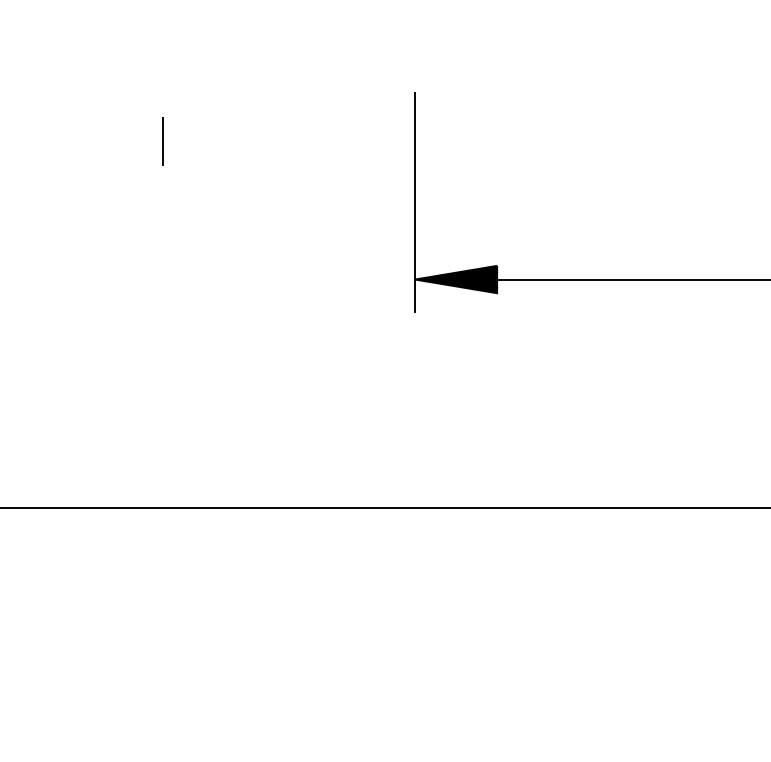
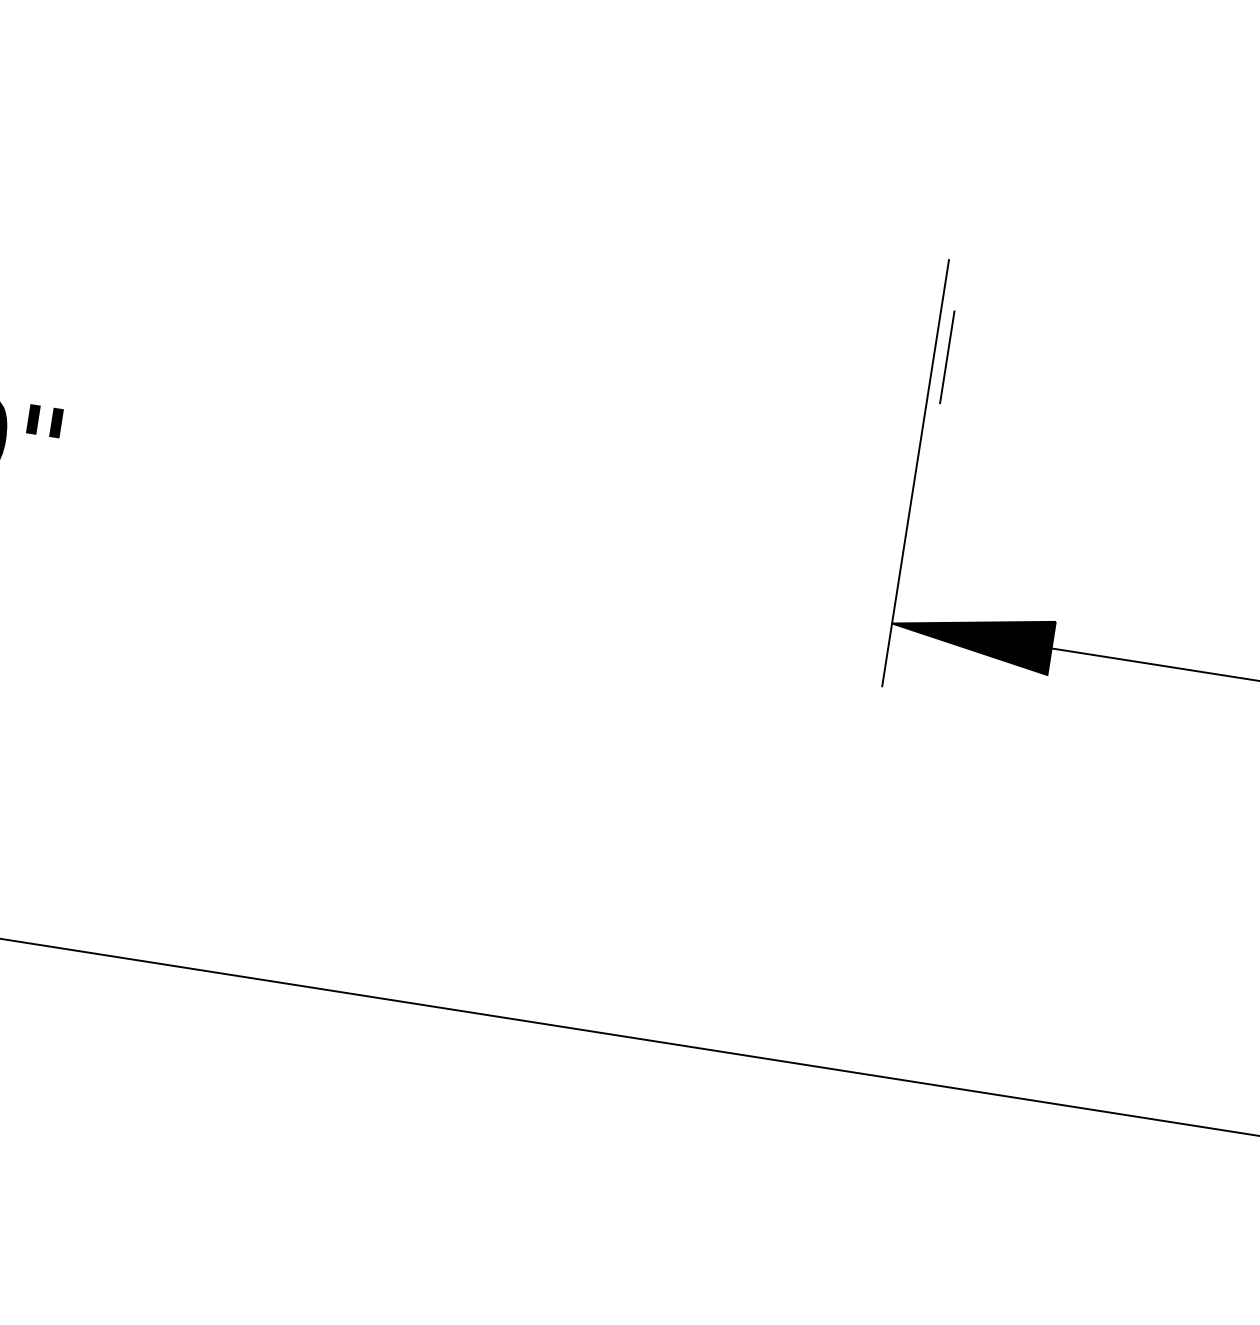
line: (162, 141) -> (946, 357), moved

